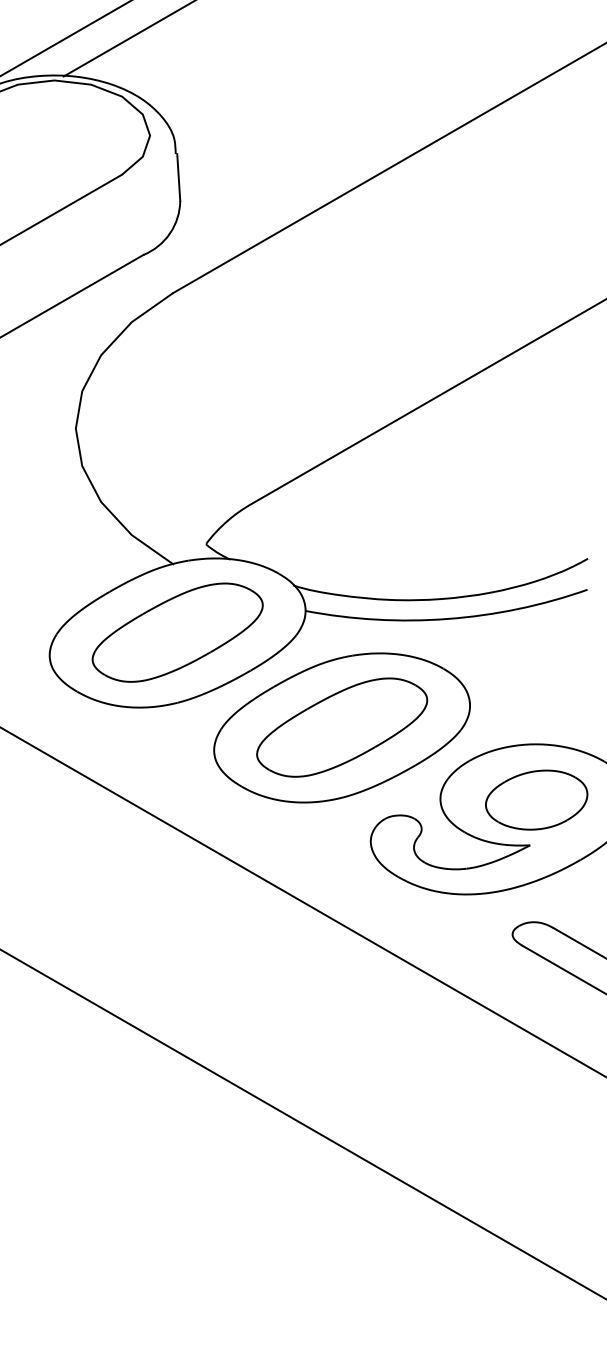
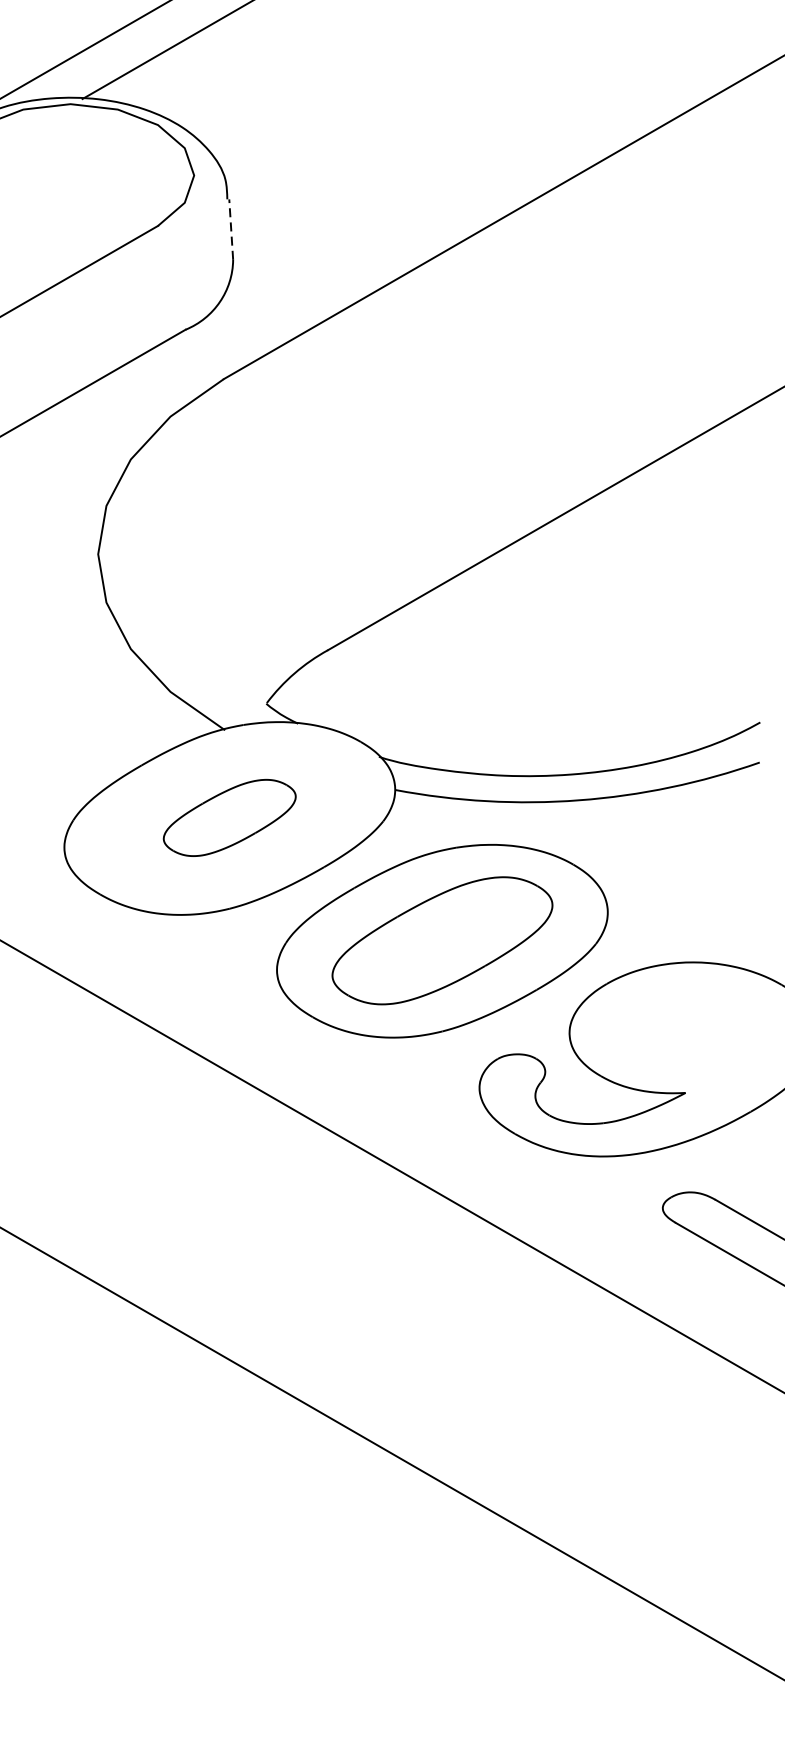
line: (178, 177) -> (230, 229), solid -> dashed
part: (177, 632) -> (229, 817), size x0.6
part: (536, 799) -> (693, 1033), removed

